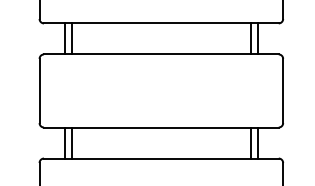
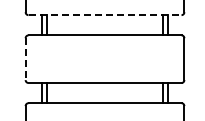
line: (162, 23) -> (105, 15), solid -> dashed
line: (39, 91) -> (25, 59), solid -> dashed

